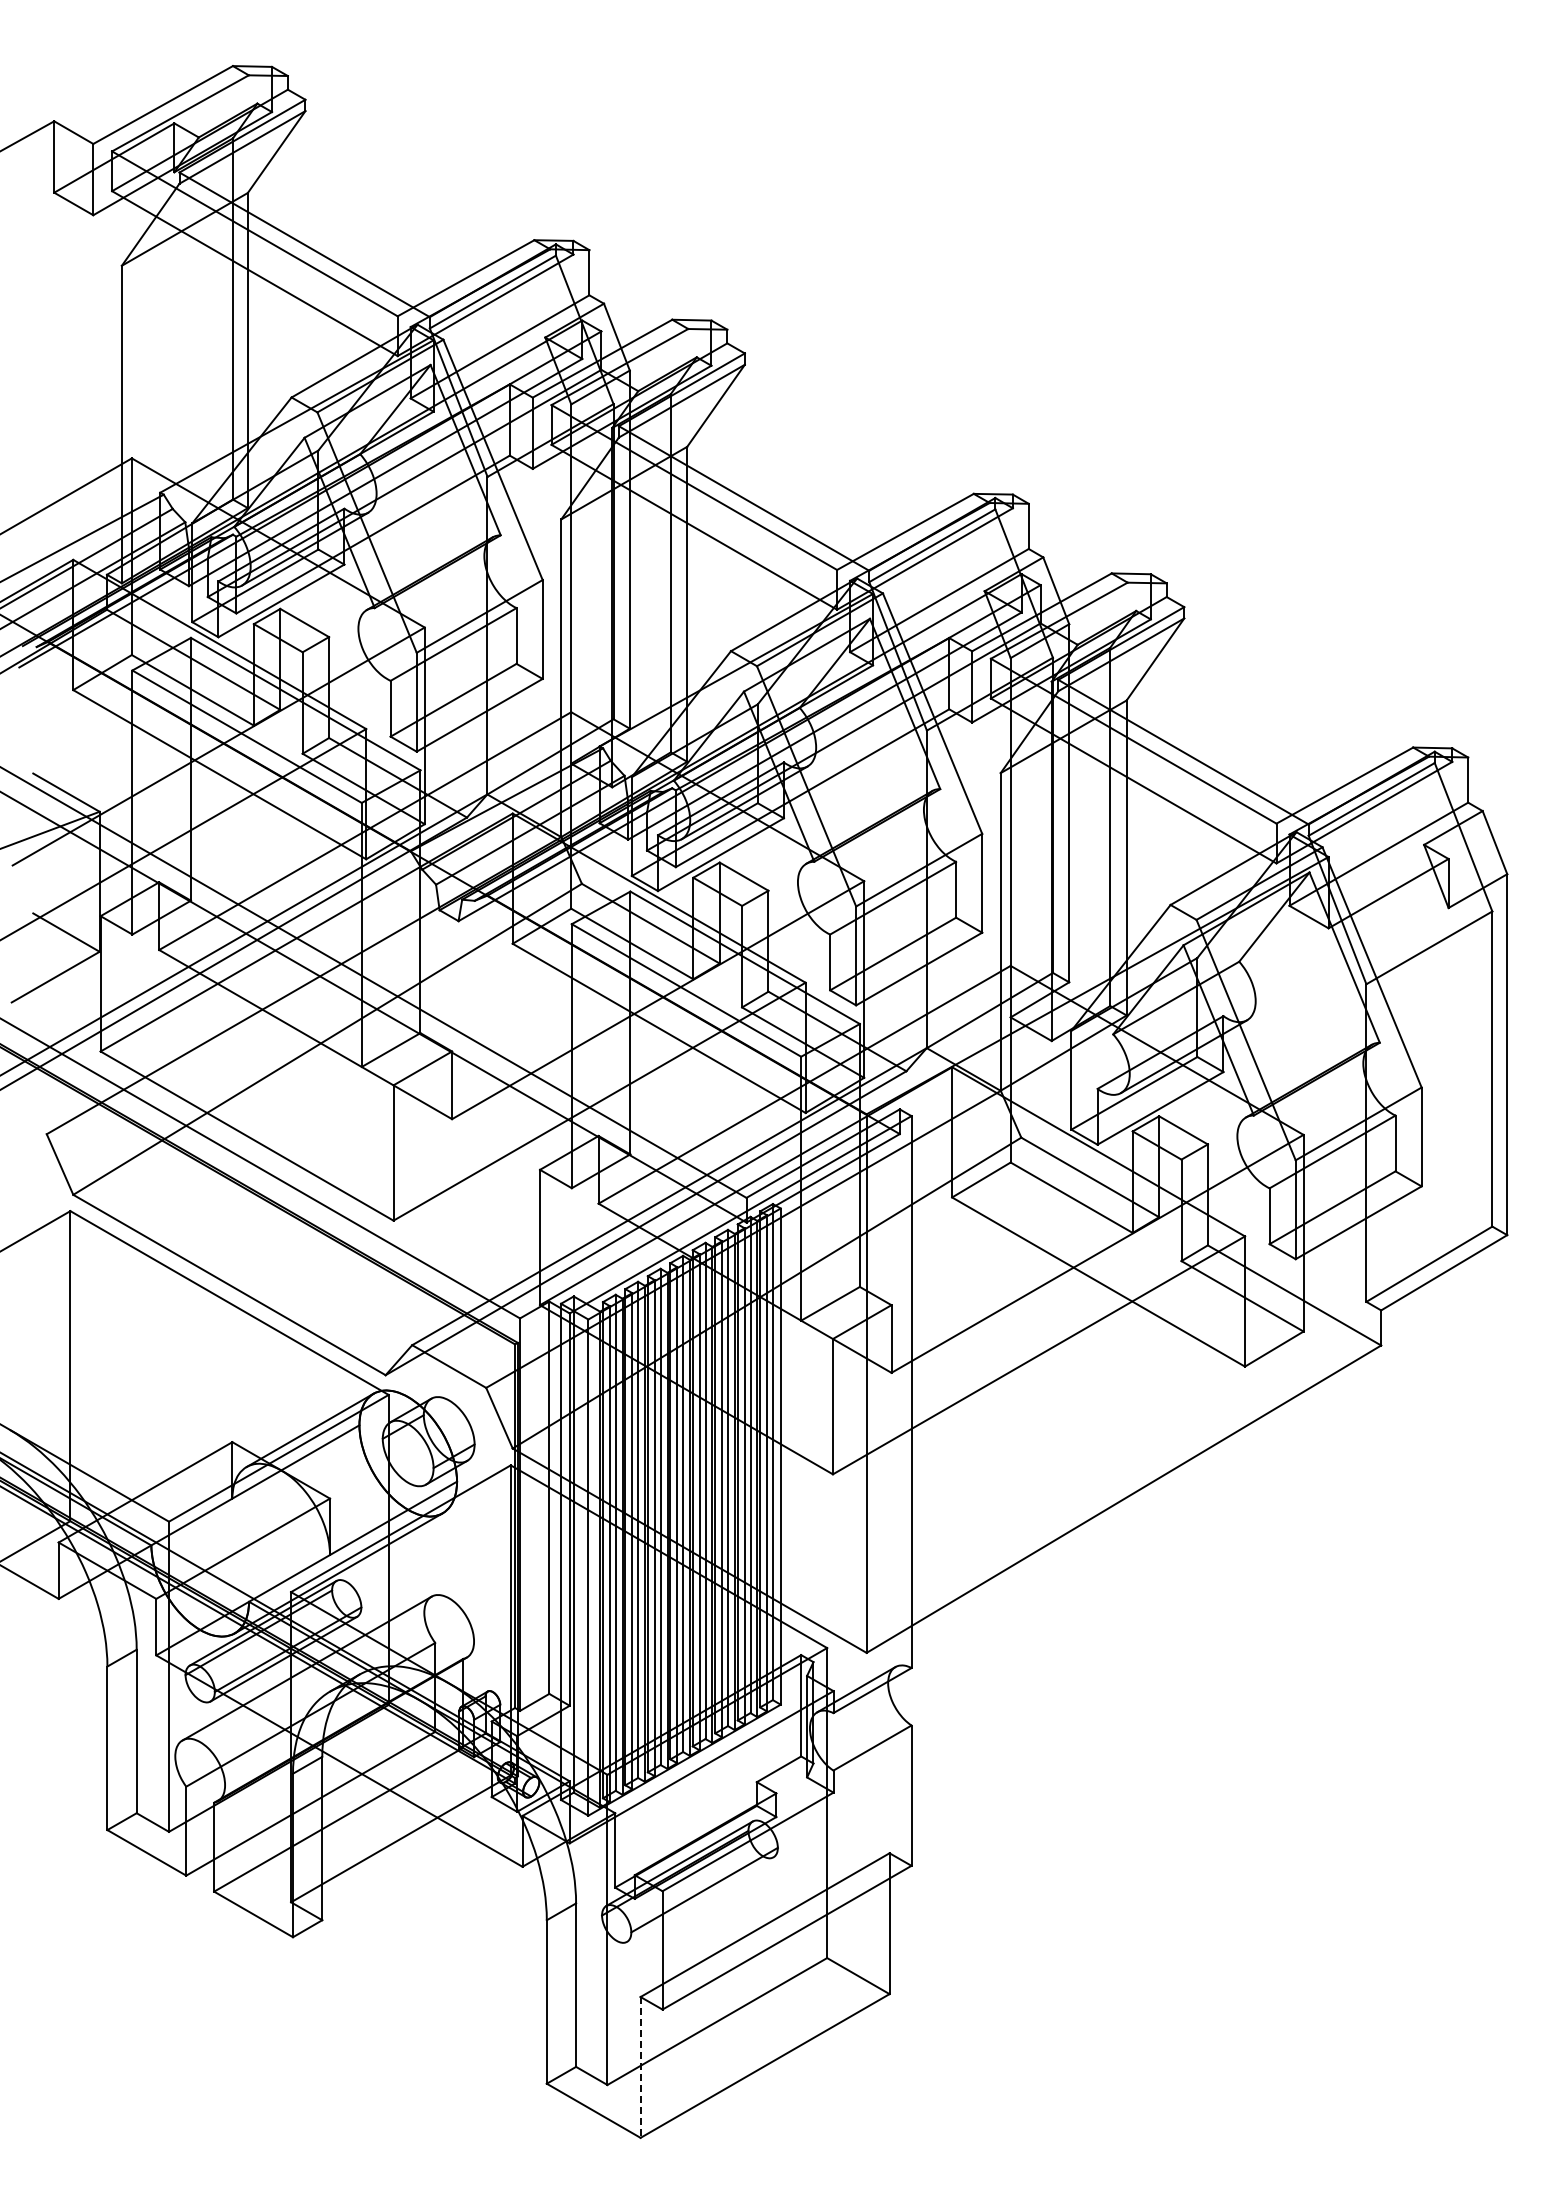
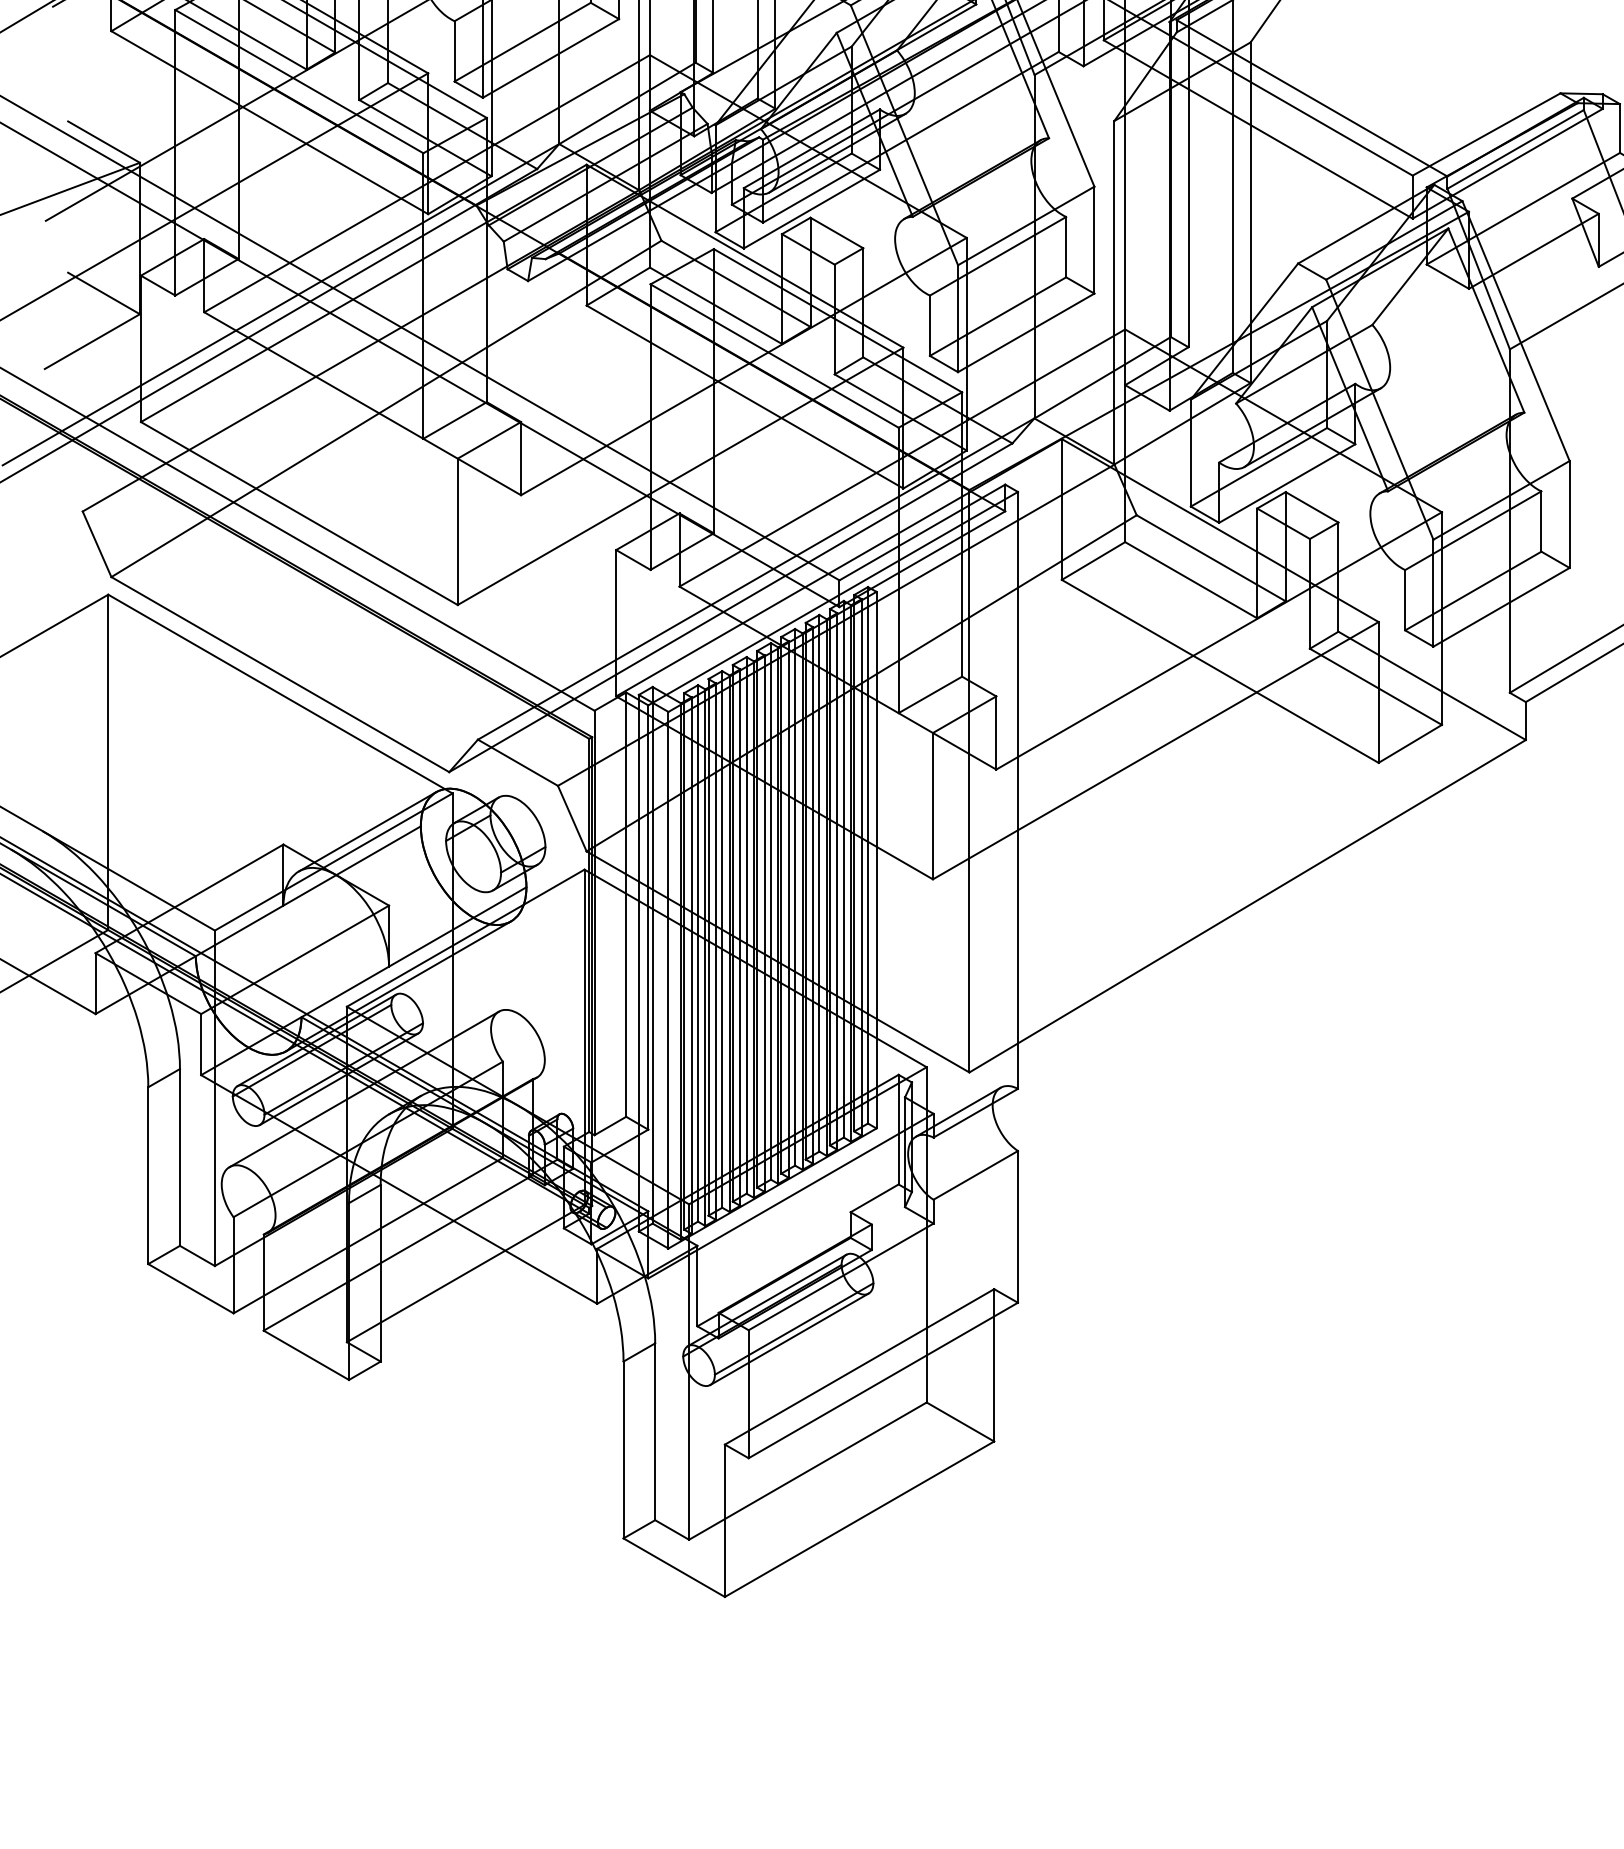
line: (700, 1899) -> (789, 1339), added
line: (640, 2067) -> (724, 1520), dashed -> solid

